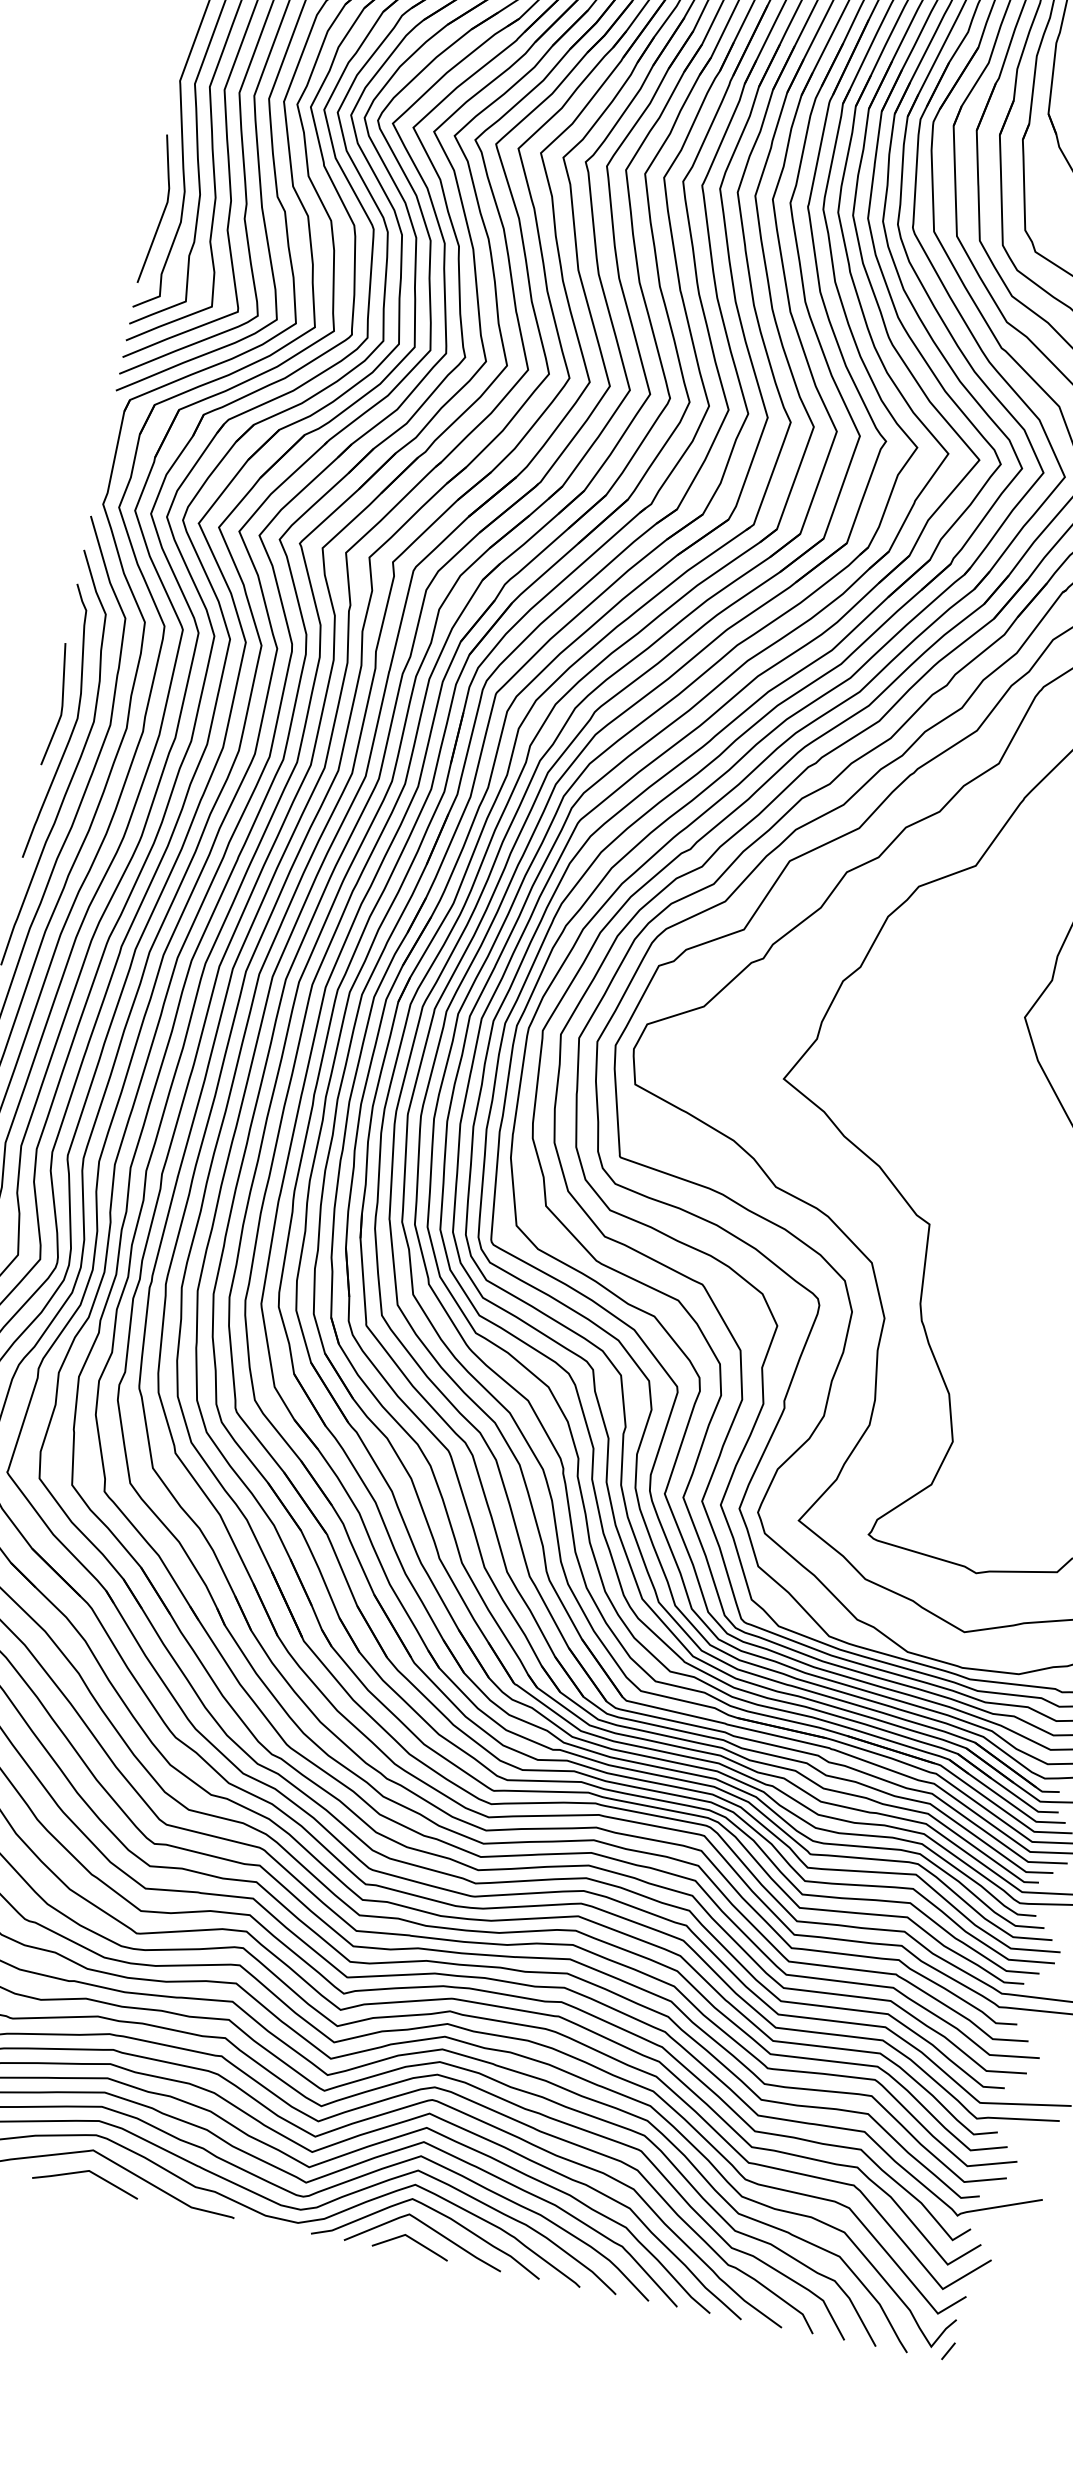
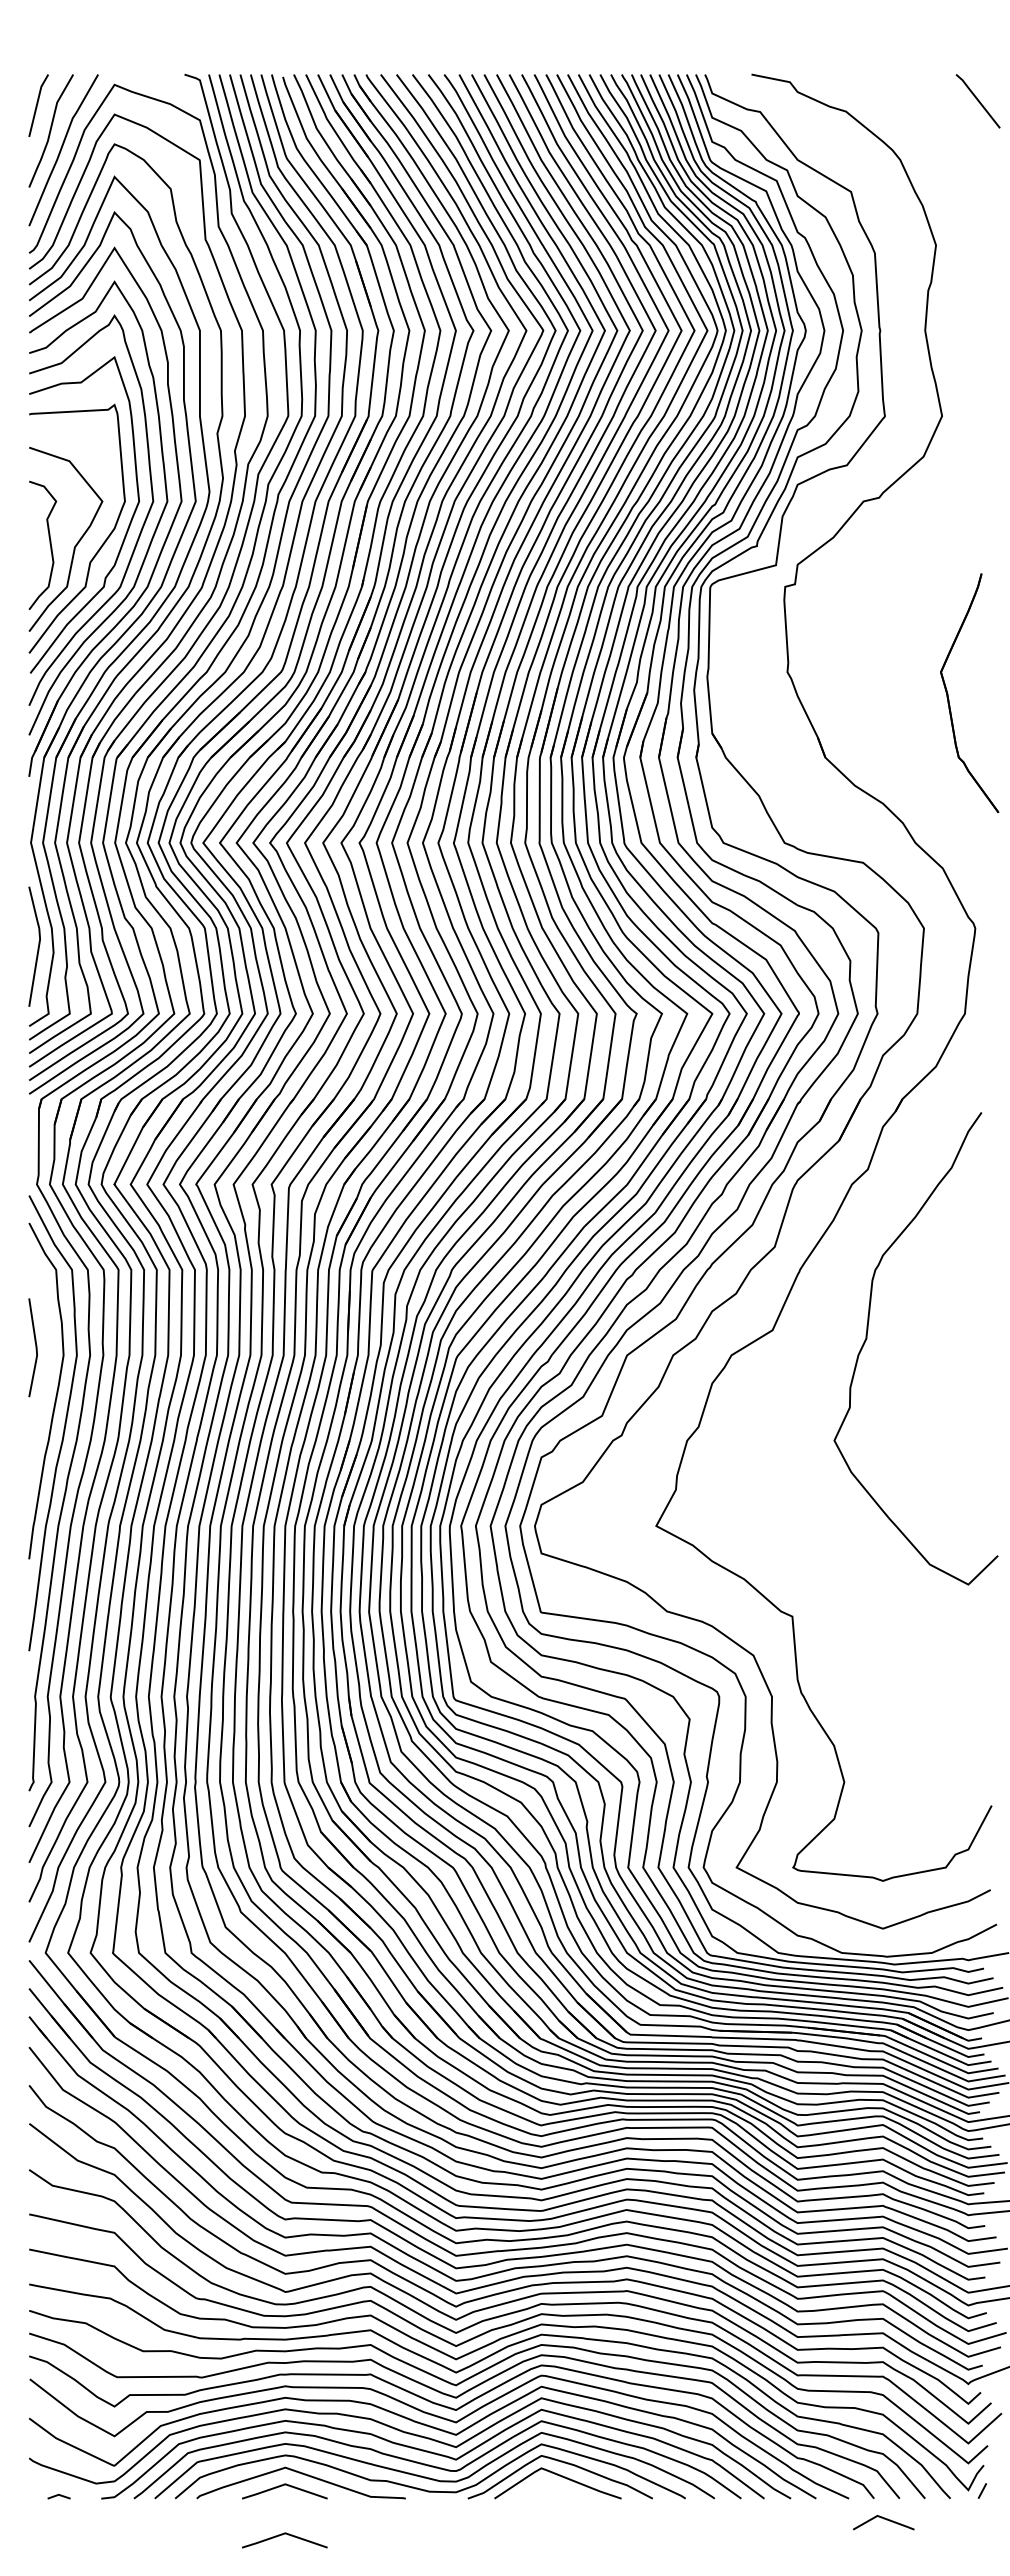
curve: (71, 730) -> (47, 1365), removed
line: (73, 2233) -> (282, 2535), added
line: (411, 2240) -> (883, 2519), moved

